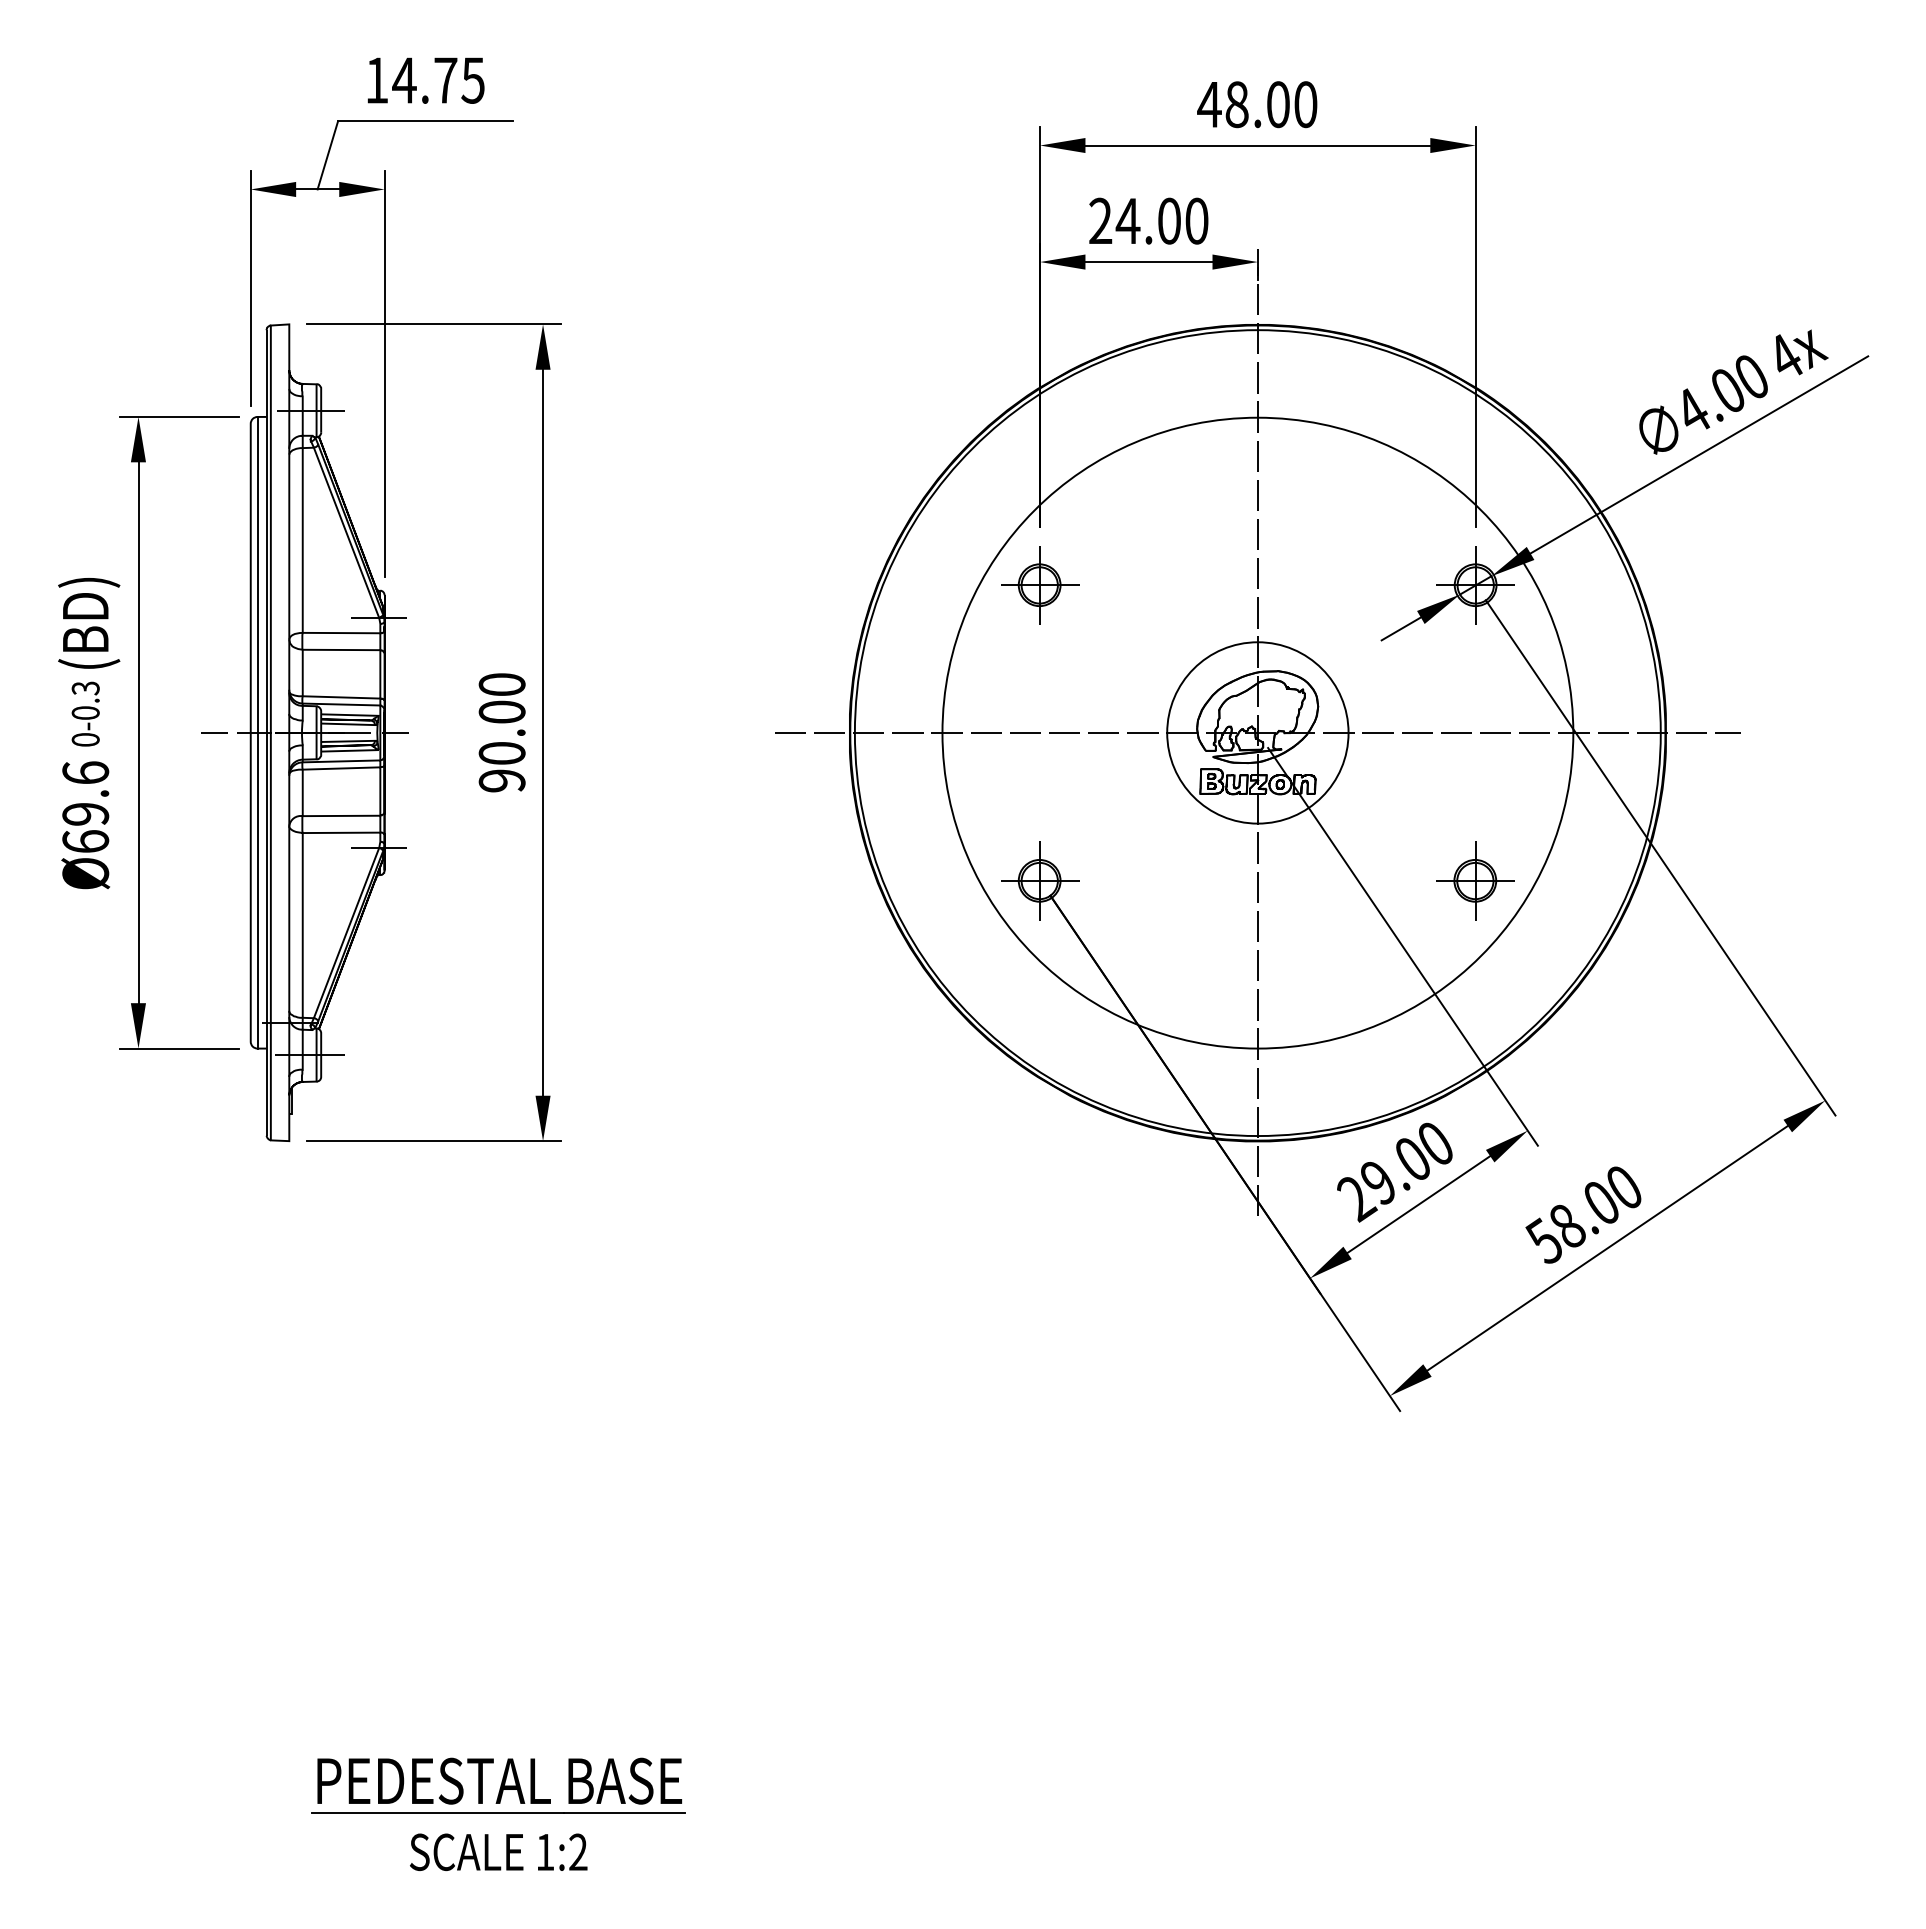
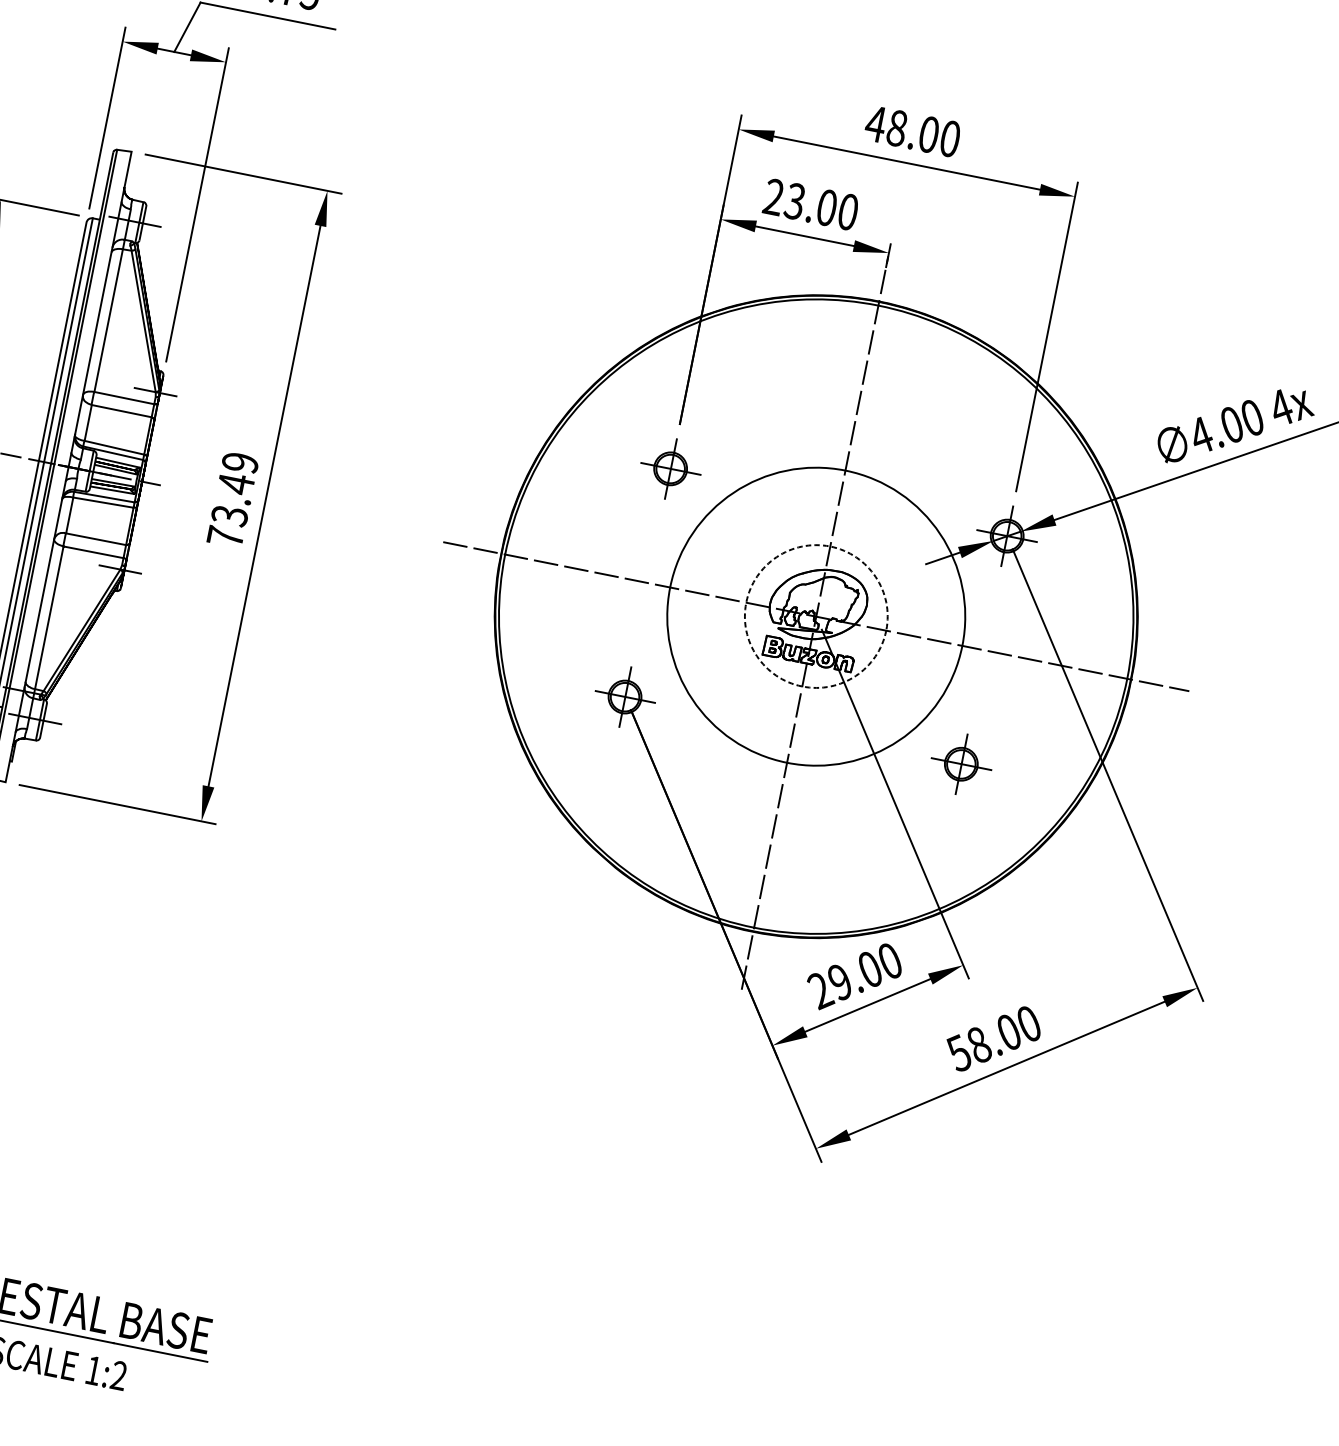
text: (1127, 220) -> (794, 200), 24.00 -> 23.00
text: (501, 732) -> (232, 499), 90.00 -> 73.49
circle: (1257, 732) -> (816, 616), size x0.6
circle: (1257, 732) -> (816, 616), solid -> dashed

